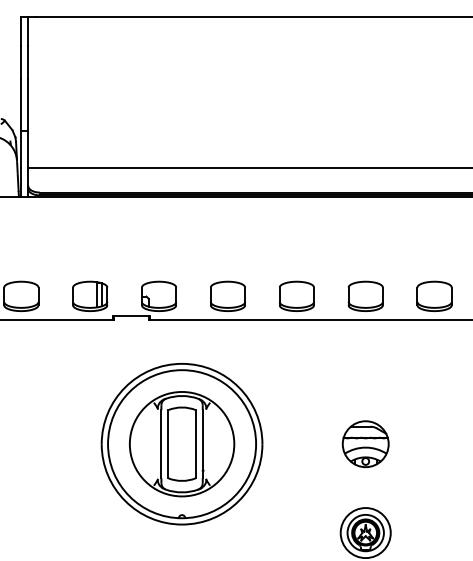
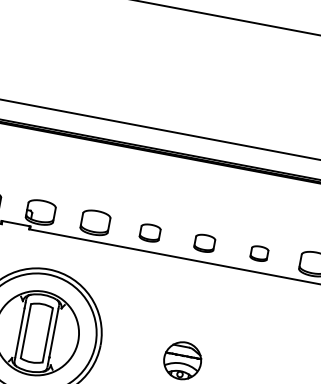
part: (296, 295) -> (149, 232), size x0.7
part: (365, 295) -> (204, 242), size x0.7
part: (434, 295) -> (259, 253), size x0.6

